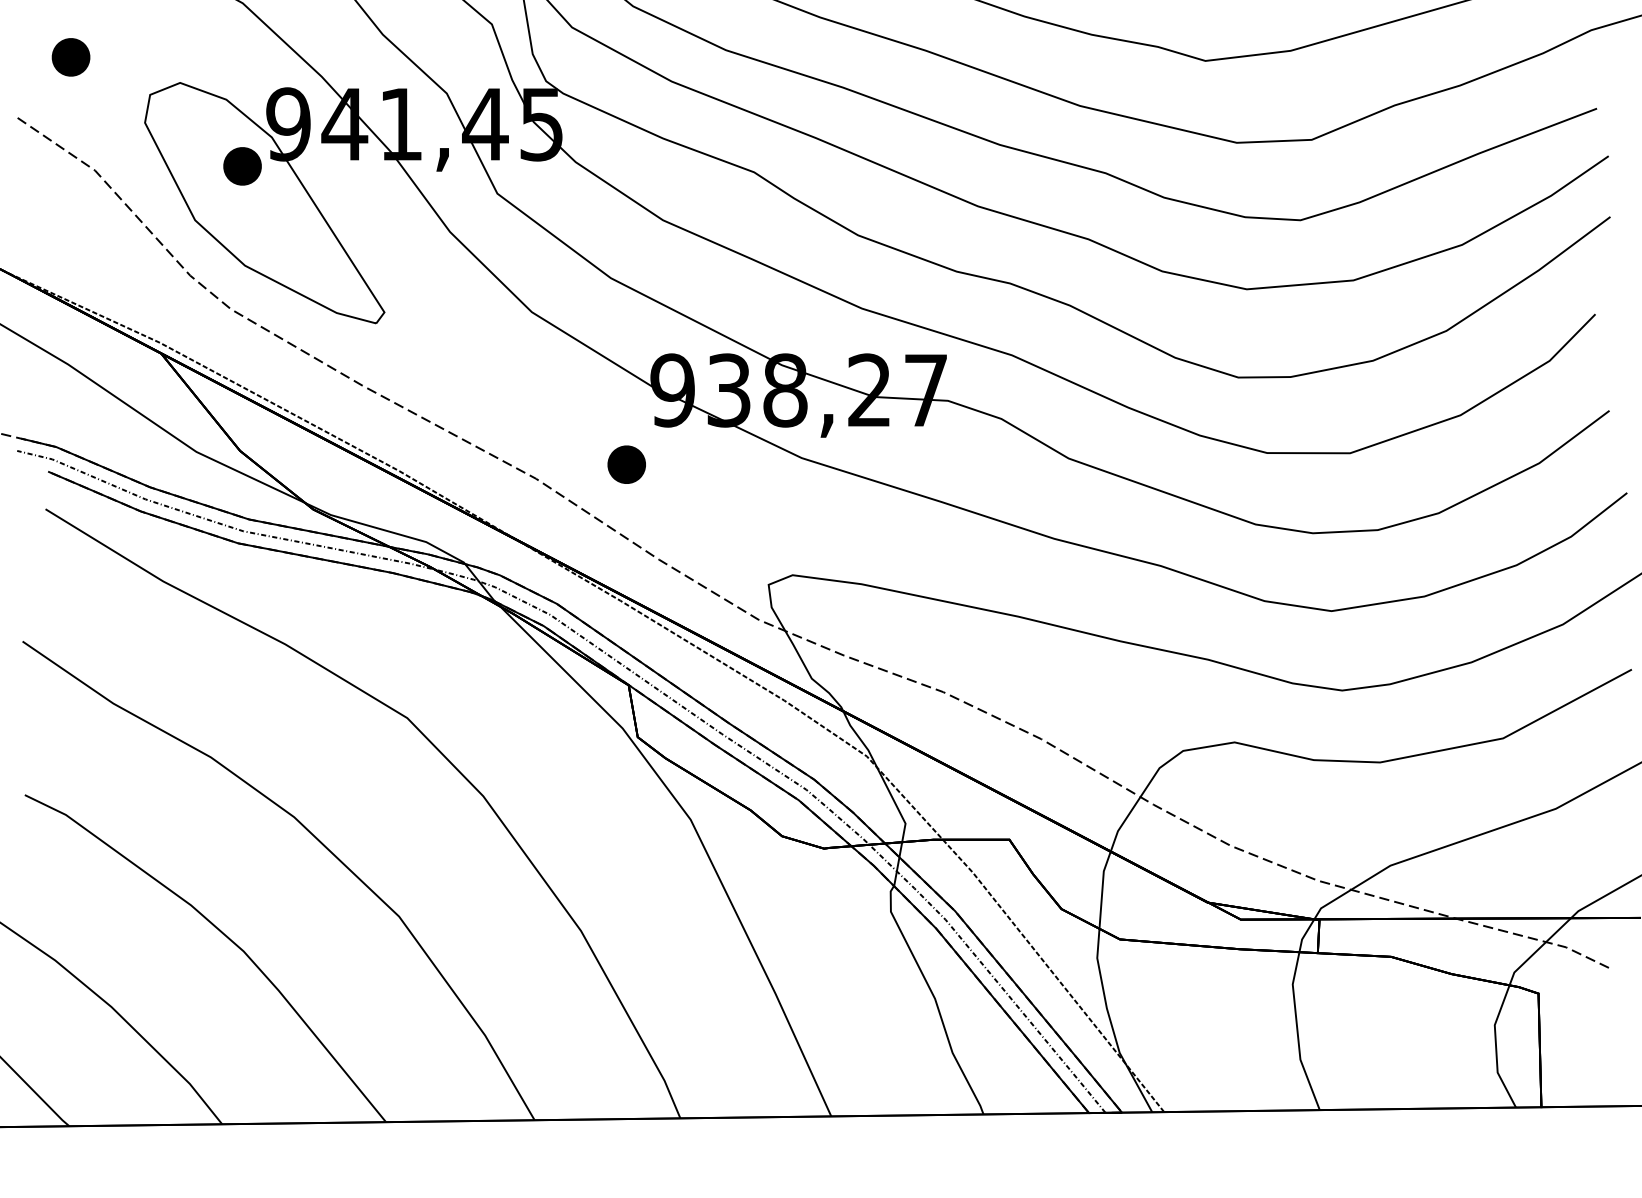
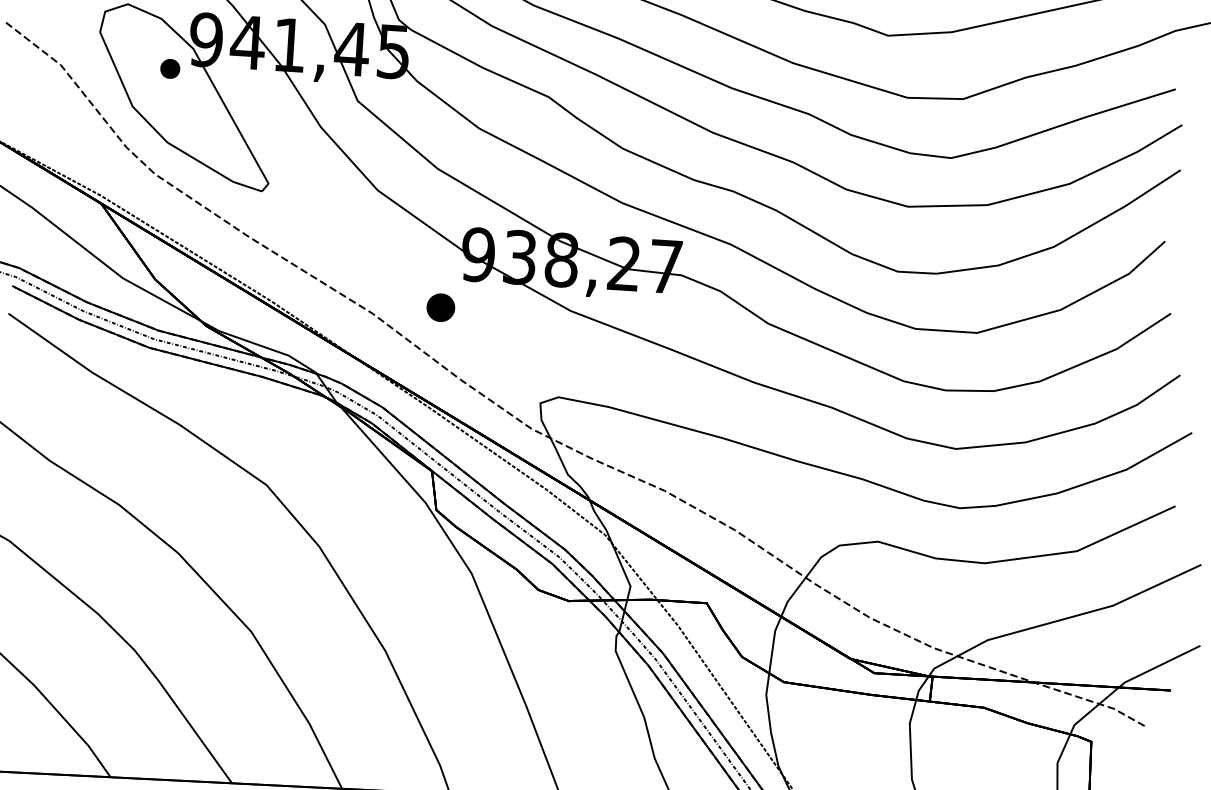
part: (242, 166) -> (170, 69), size x0.7

